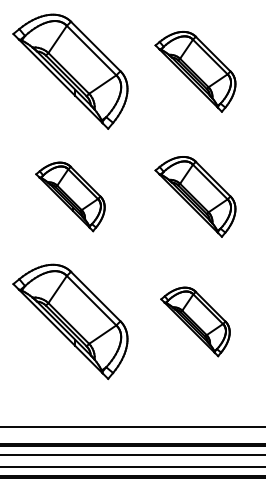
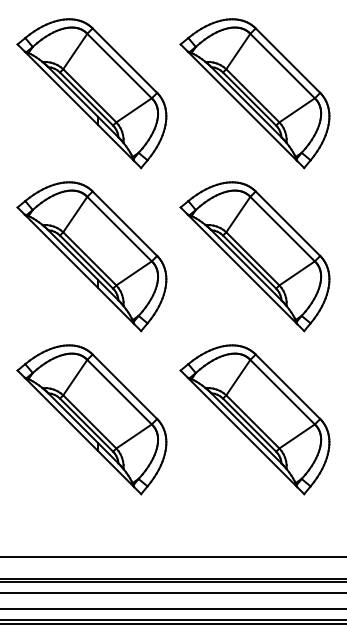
part: (195, 71) -> (254, 93), size x1.43
part: (70, 196) -> (91, 256), size x1.67
part: (195, 196) -> (254, 256), size x1.43
part: (195, 321) -> (254, 419), size x1.67

